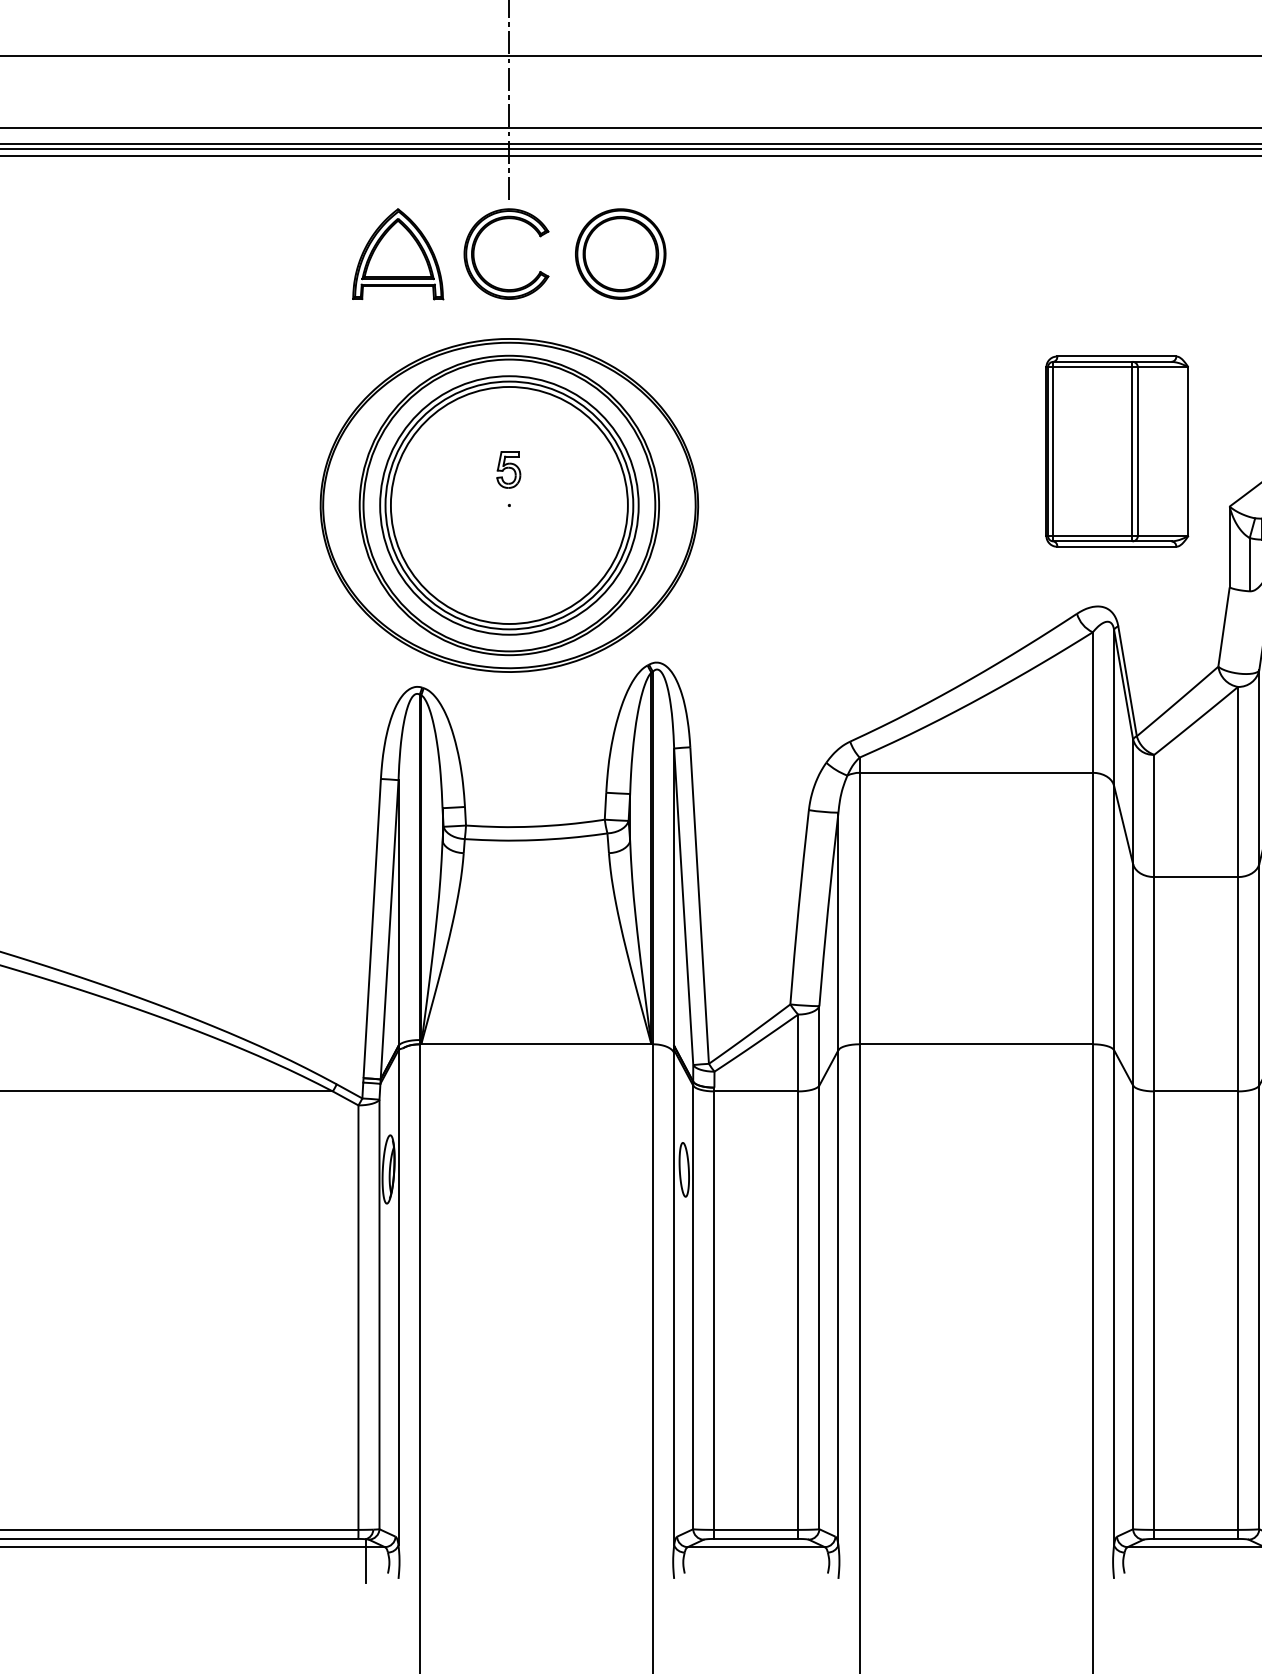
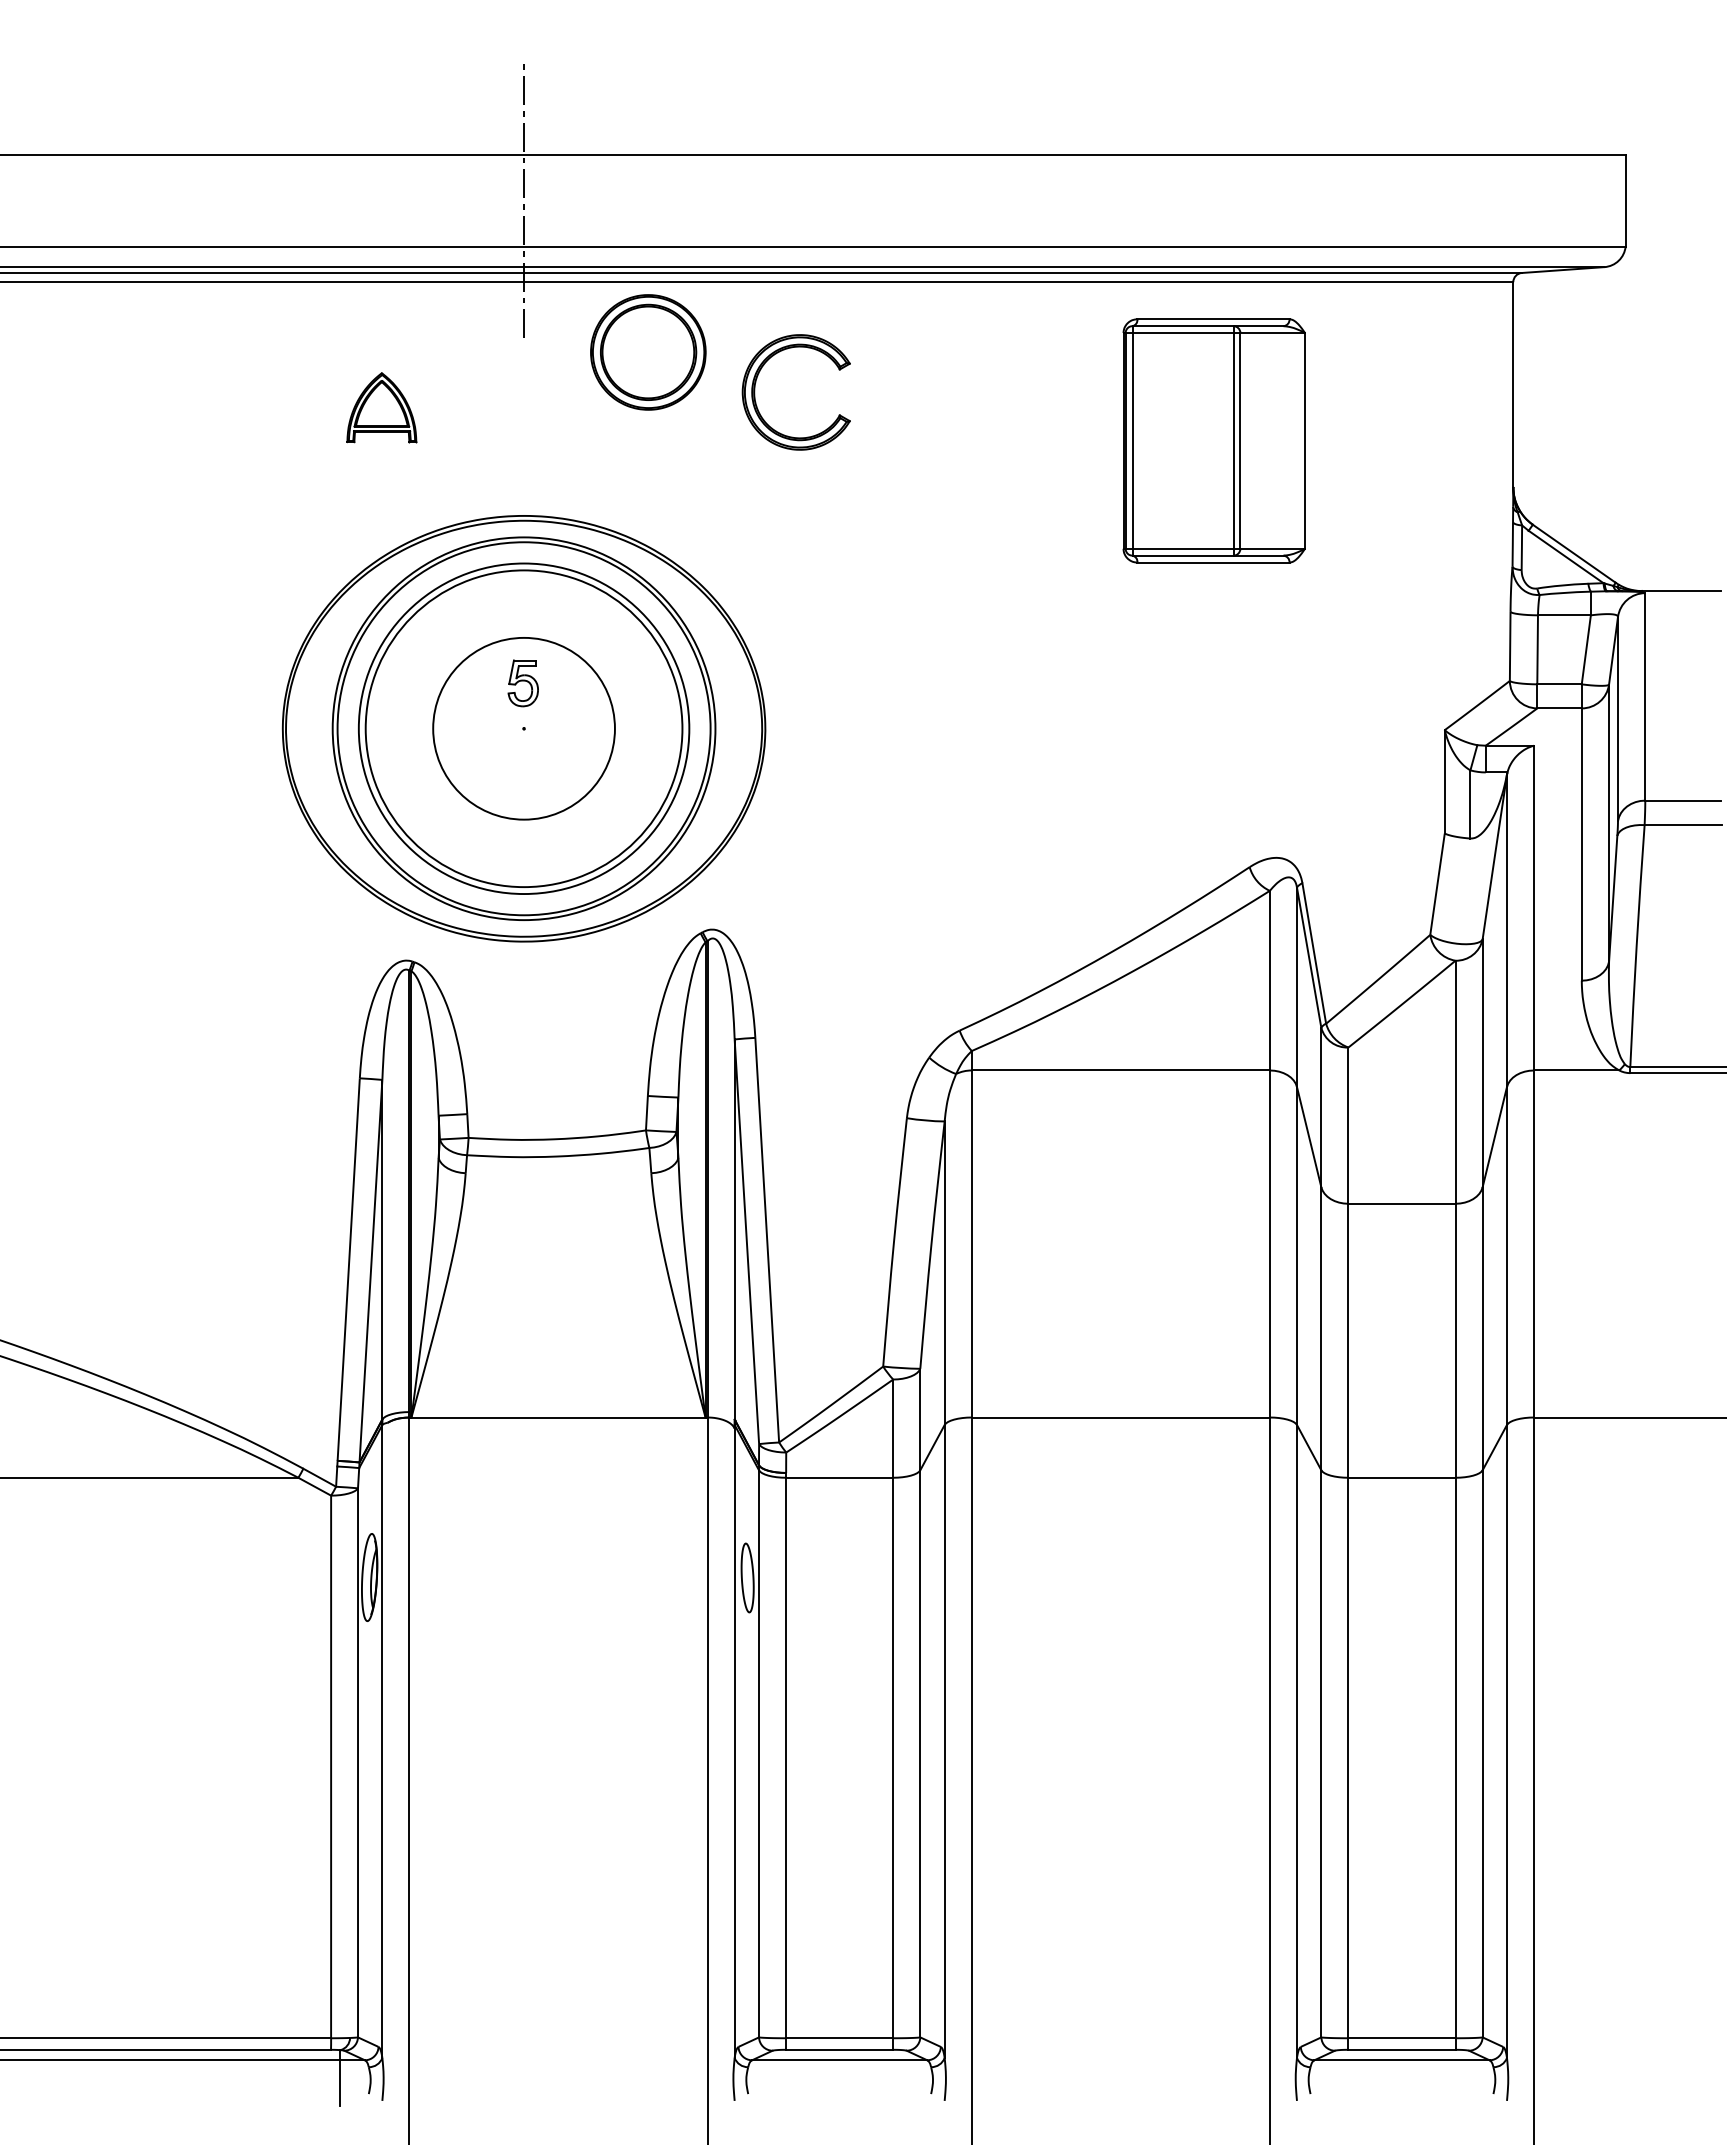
part: (397, 254) -> (381, 407), size x0.6
part: (474, 254) -> (755, 392), moved
part: (620, 254) -> (648, 352), moved
part: (1116, 451) -> (1213, 440), moved
circle: (508, 505) -> (523, 728), size x0.6

